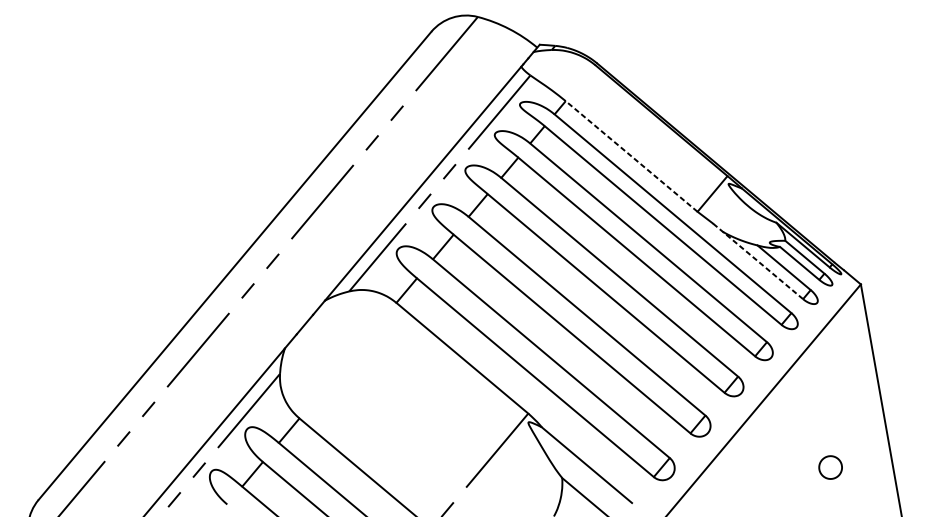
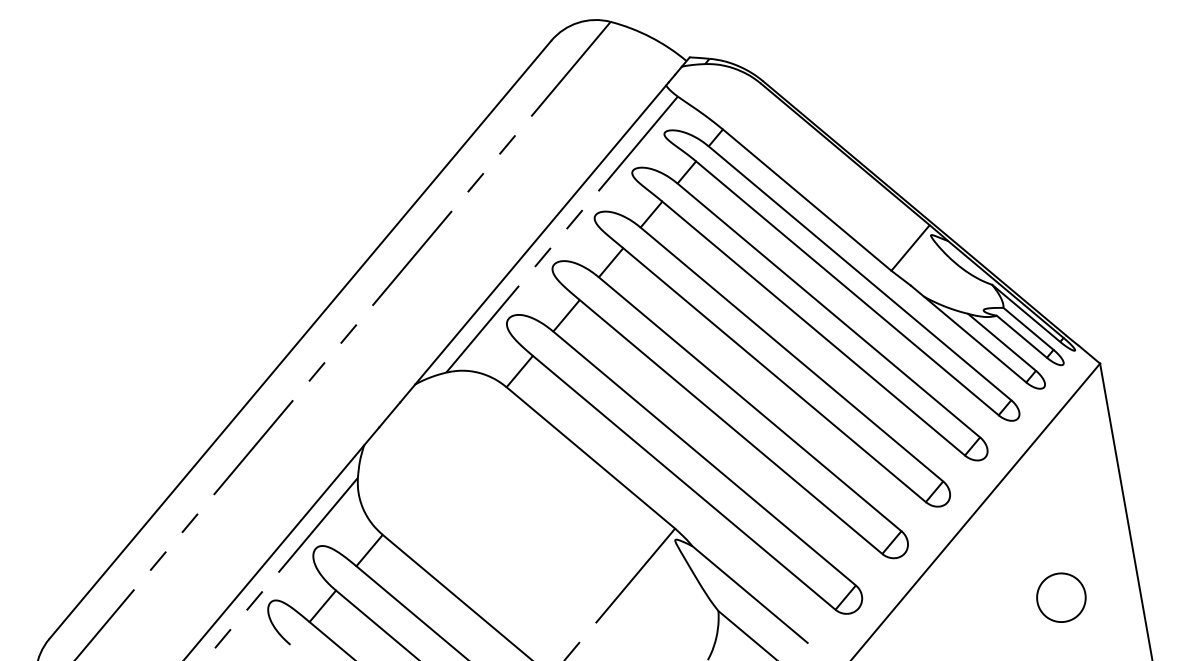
line: (631, 156) -> (807, 200), dashed -> solid
line: (757, 260) -> (968, 333), dashed -> solid
part: (830, 467) -> (1061, 597), size x1.67

